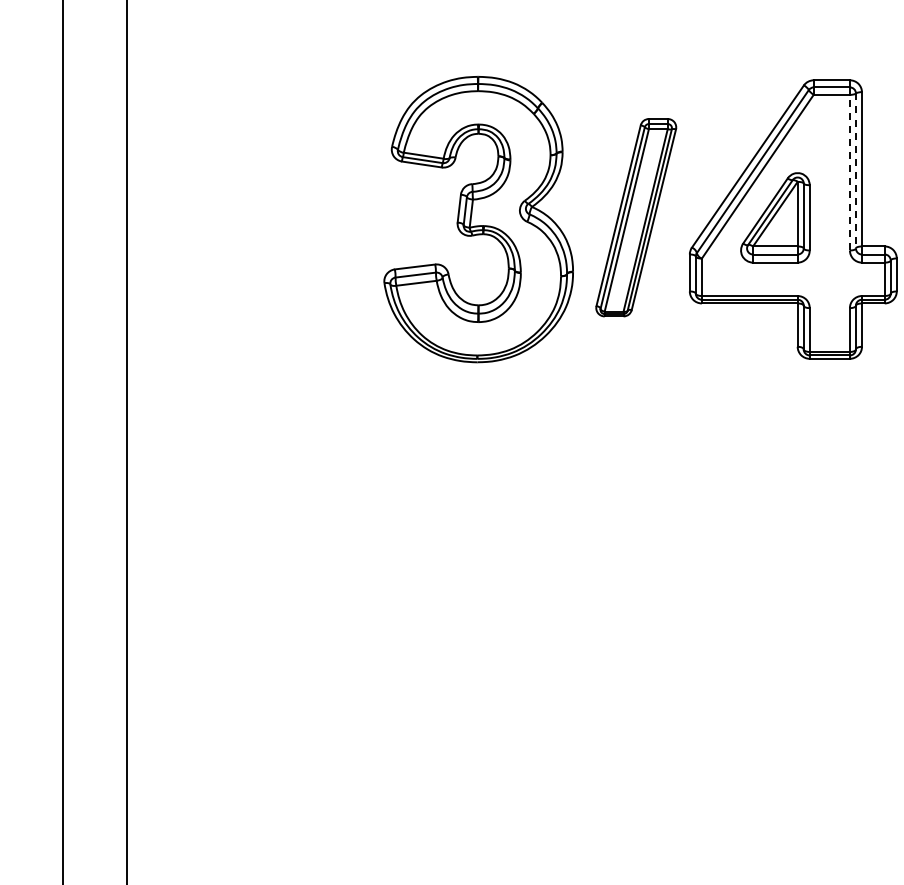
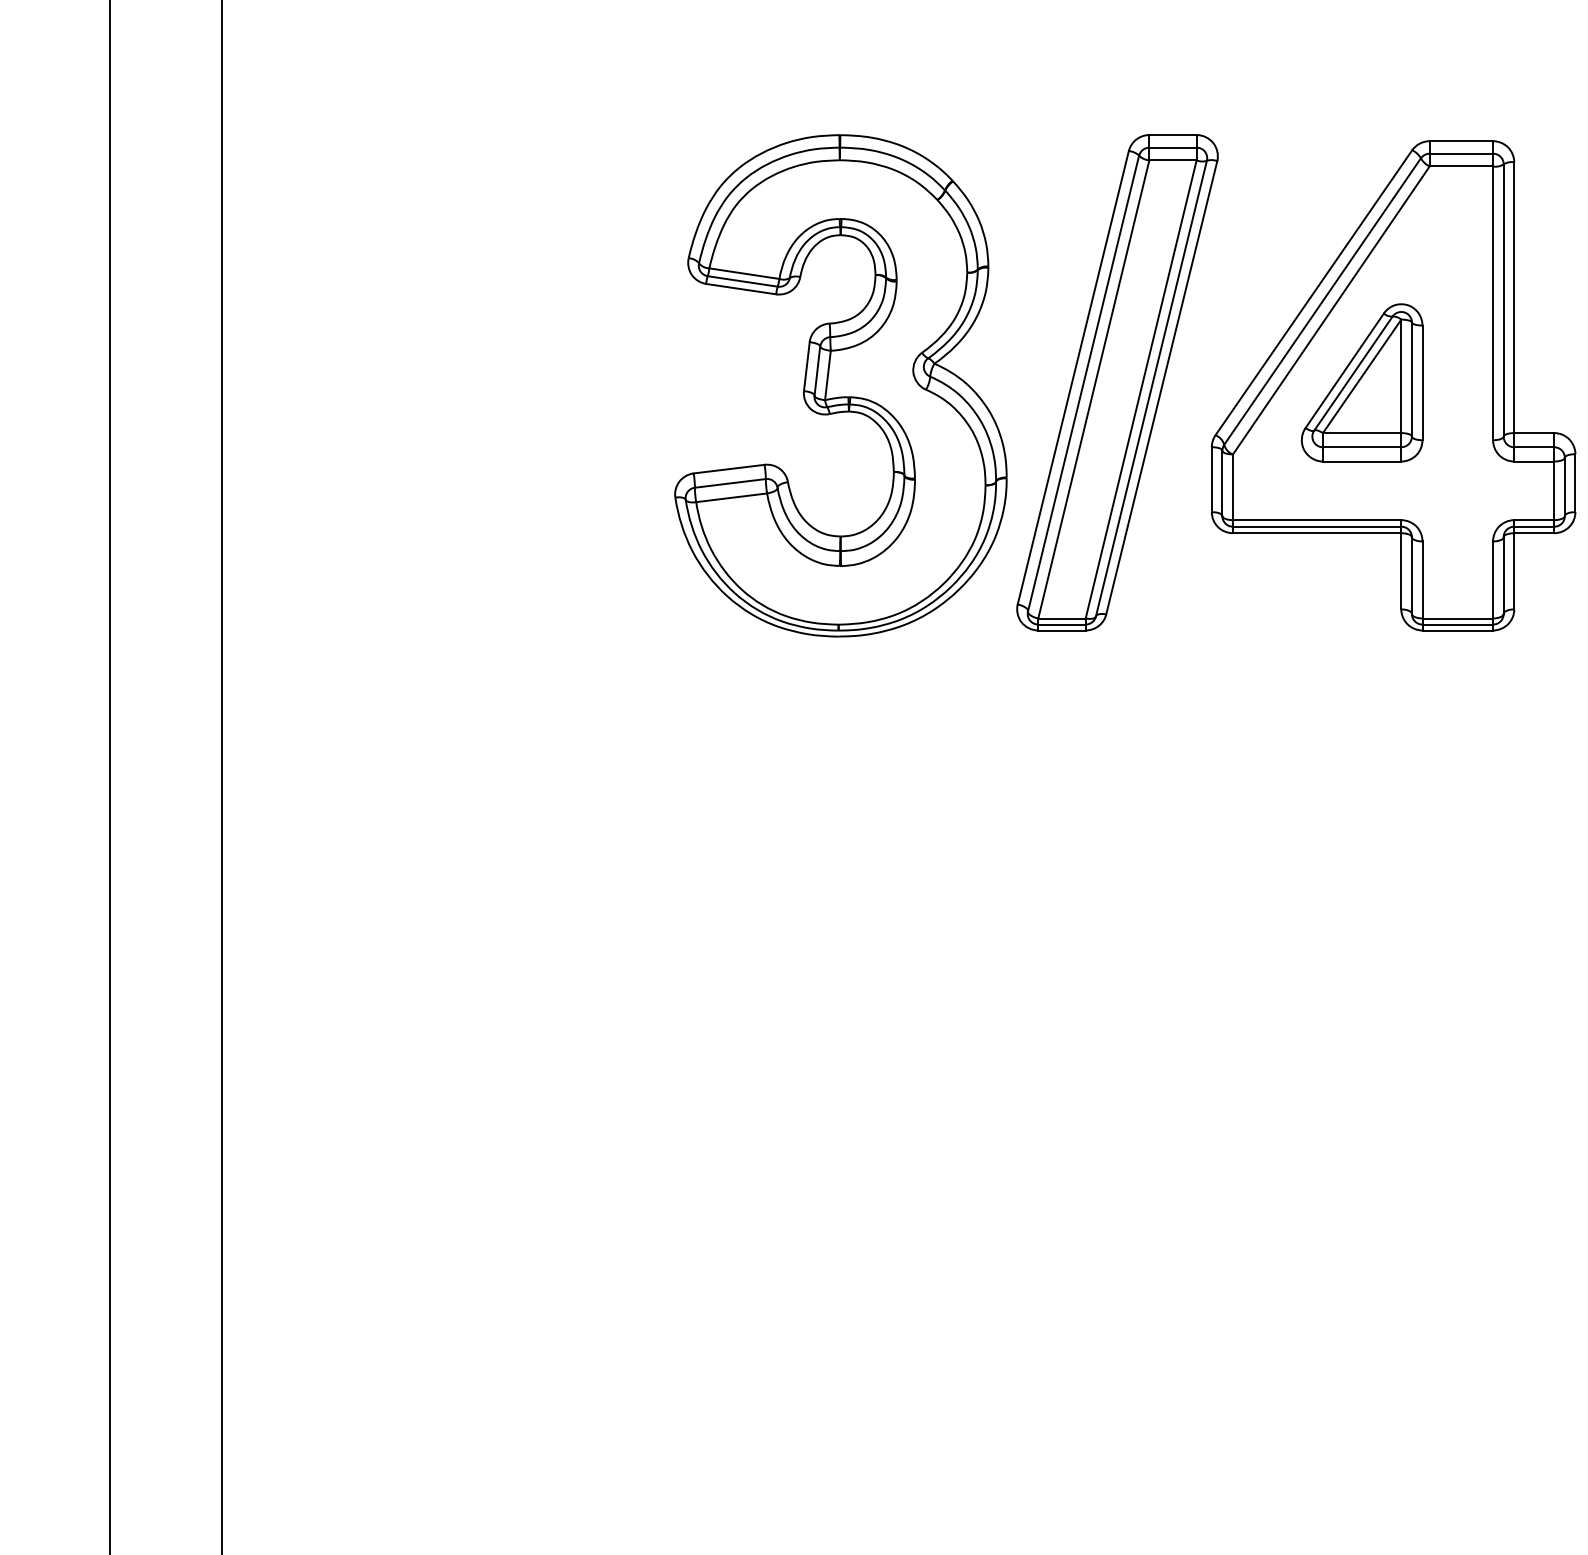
line: (855, 170) -> (1502, 299), dashed -> solid
line: (849, 172) -> (1492, 303), dashed -> solid
part: (636, 217) -> (1118, 382), size x1.43

